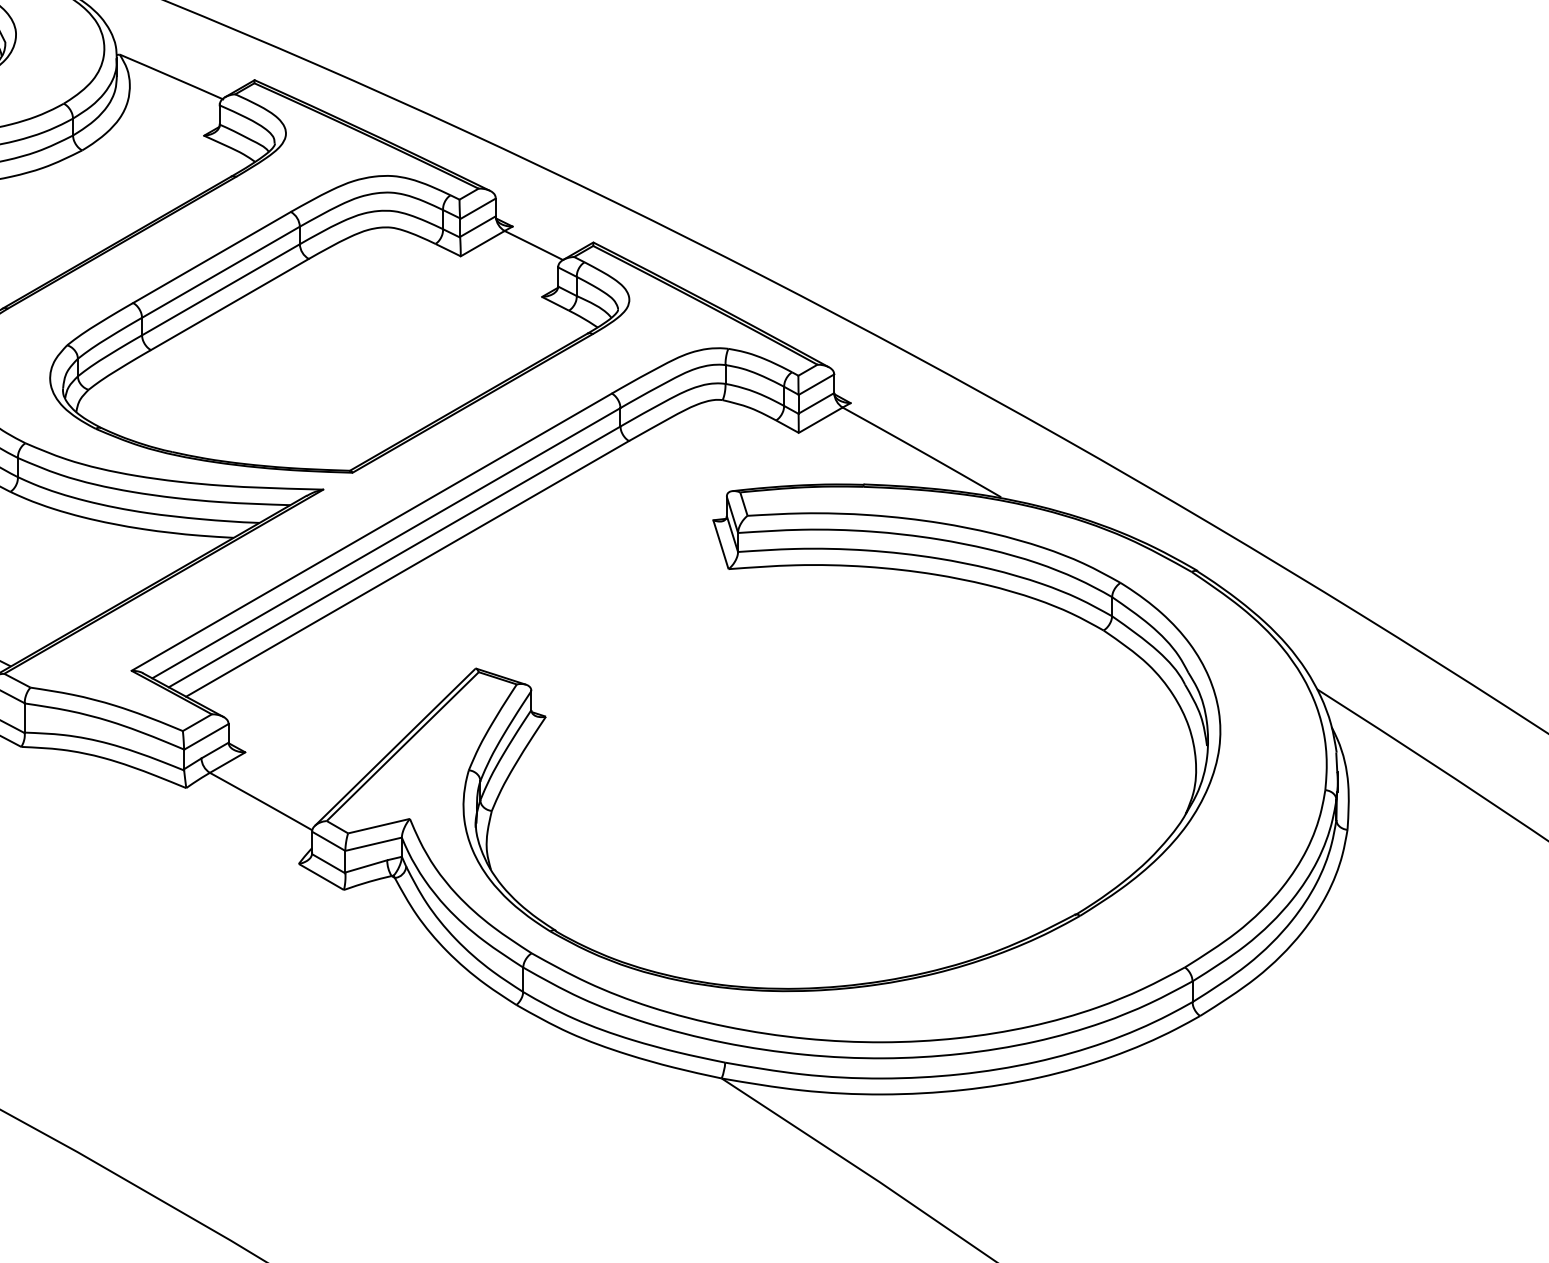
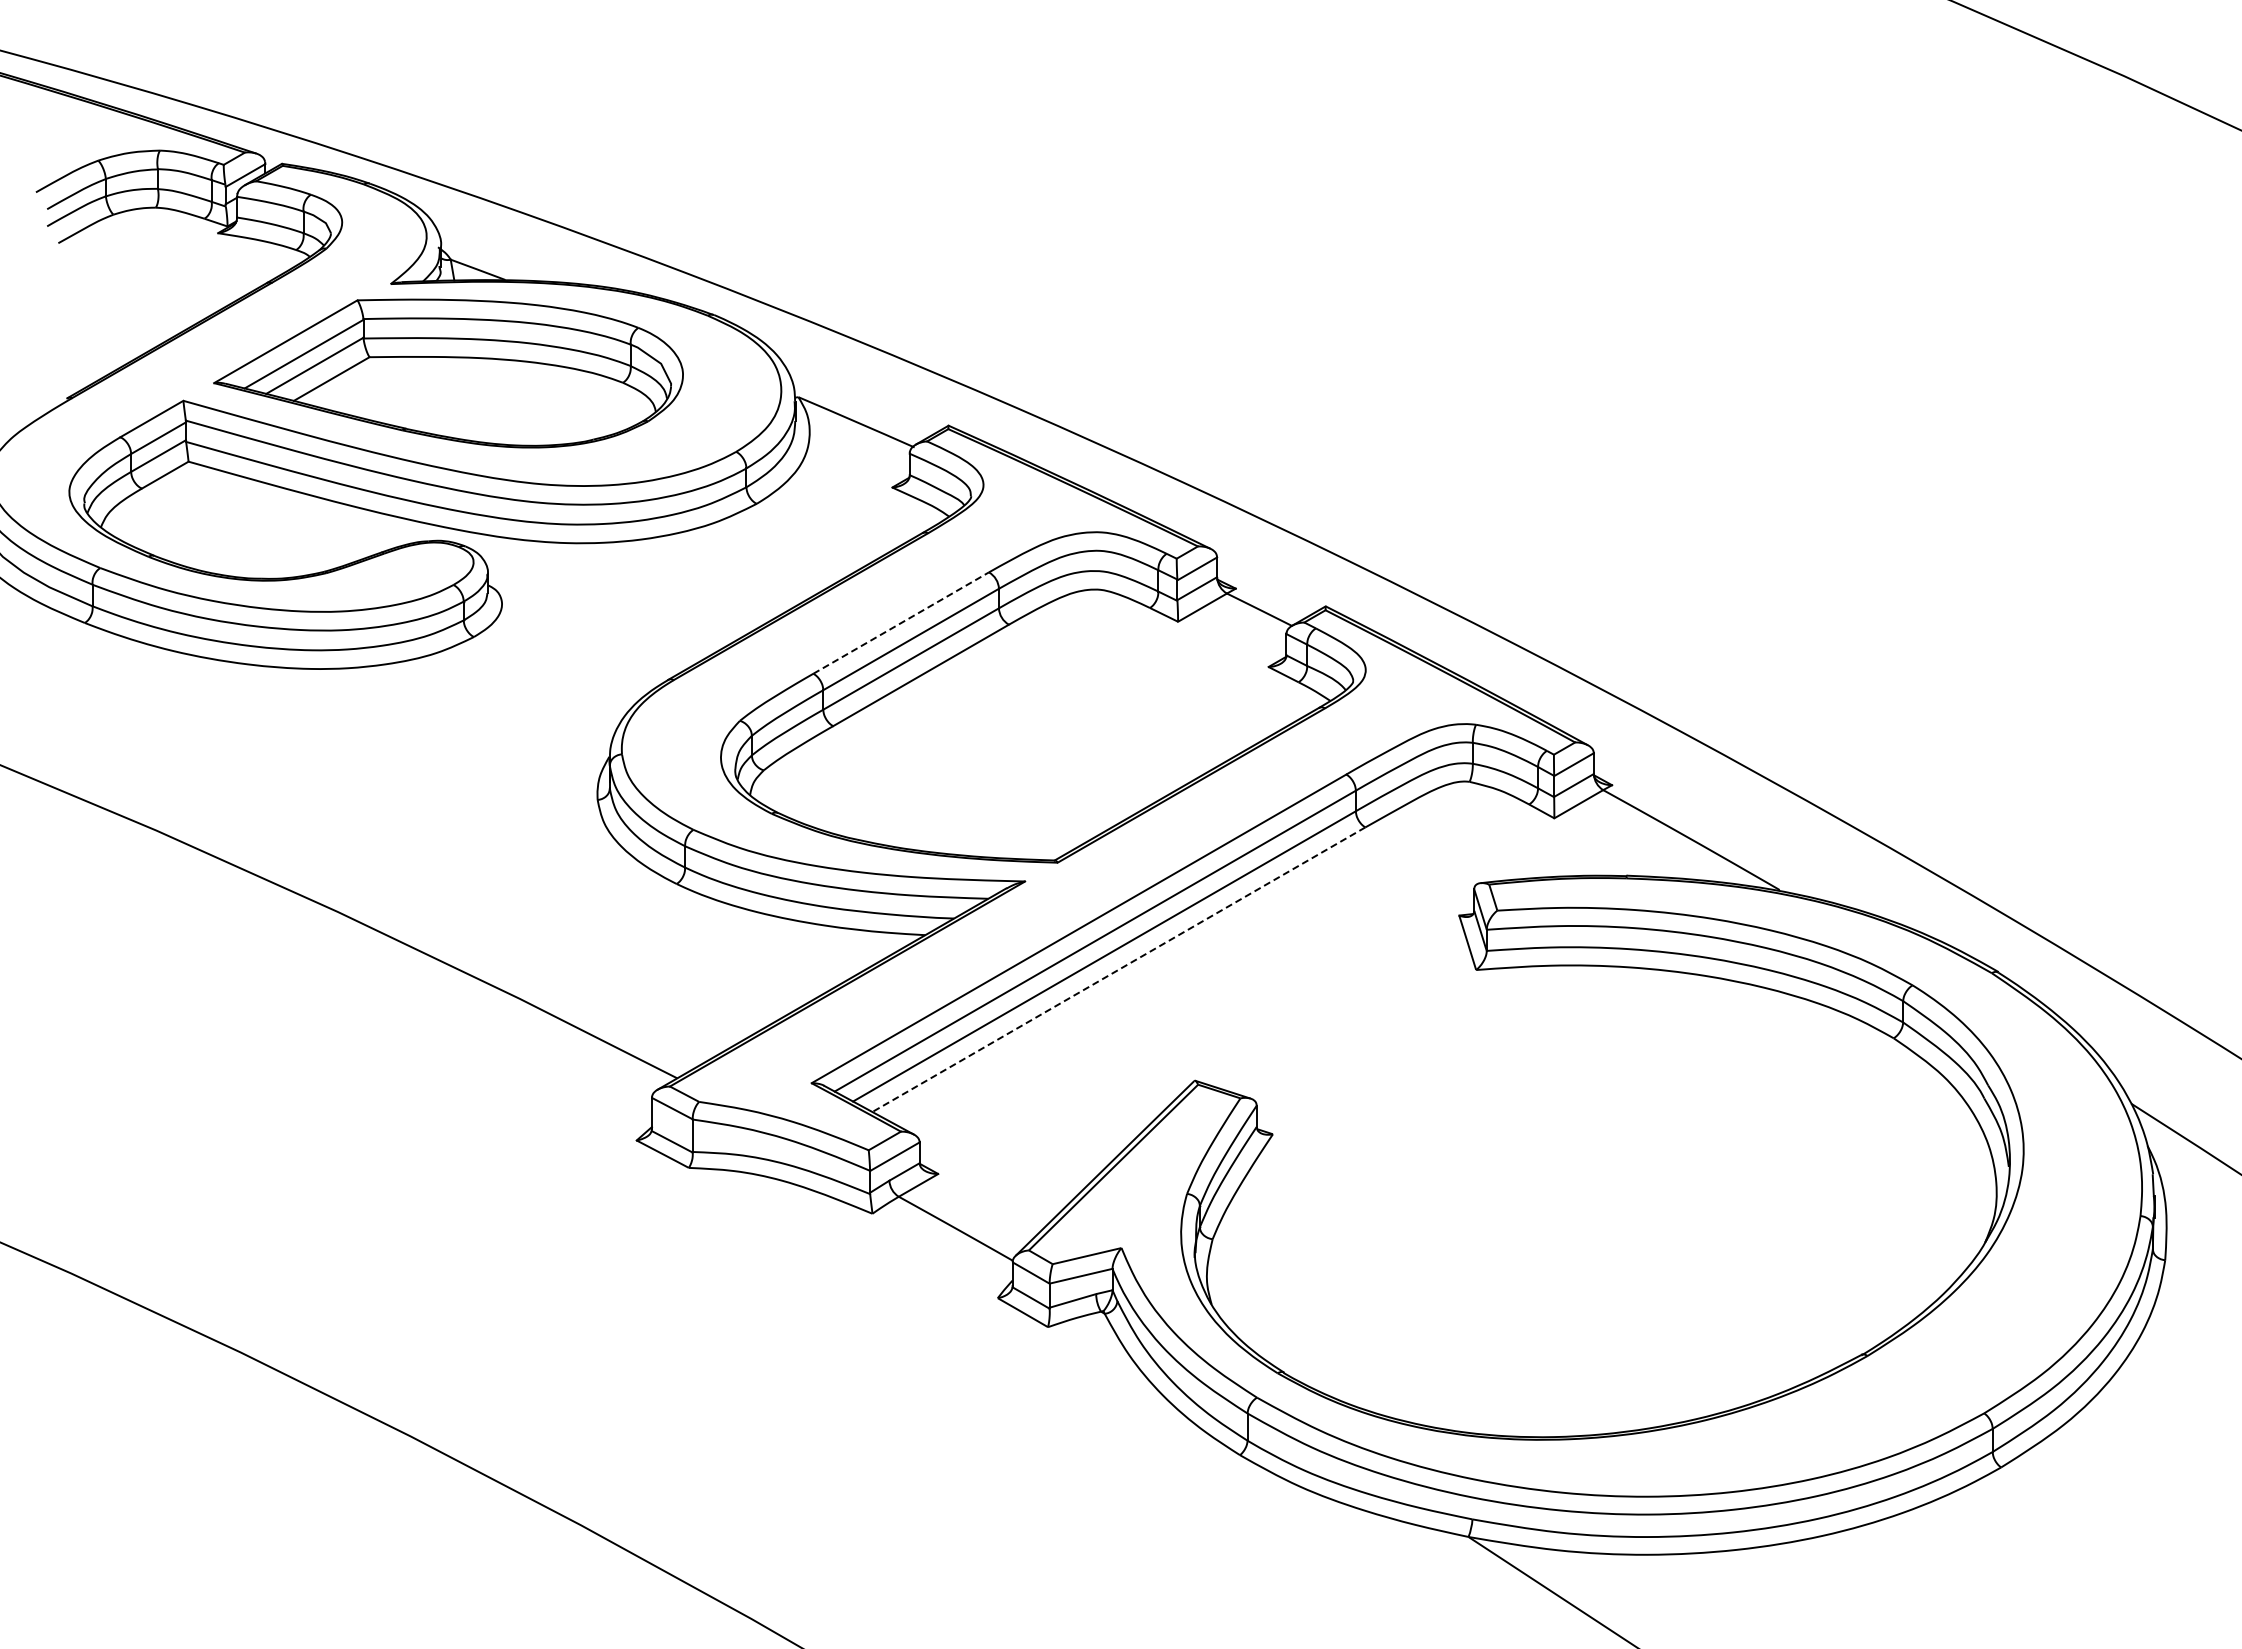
line: (212, 256) -> (901, 622), solid -> dashed
line: (407, 568) -> (1118, 969), solid -> dashed

